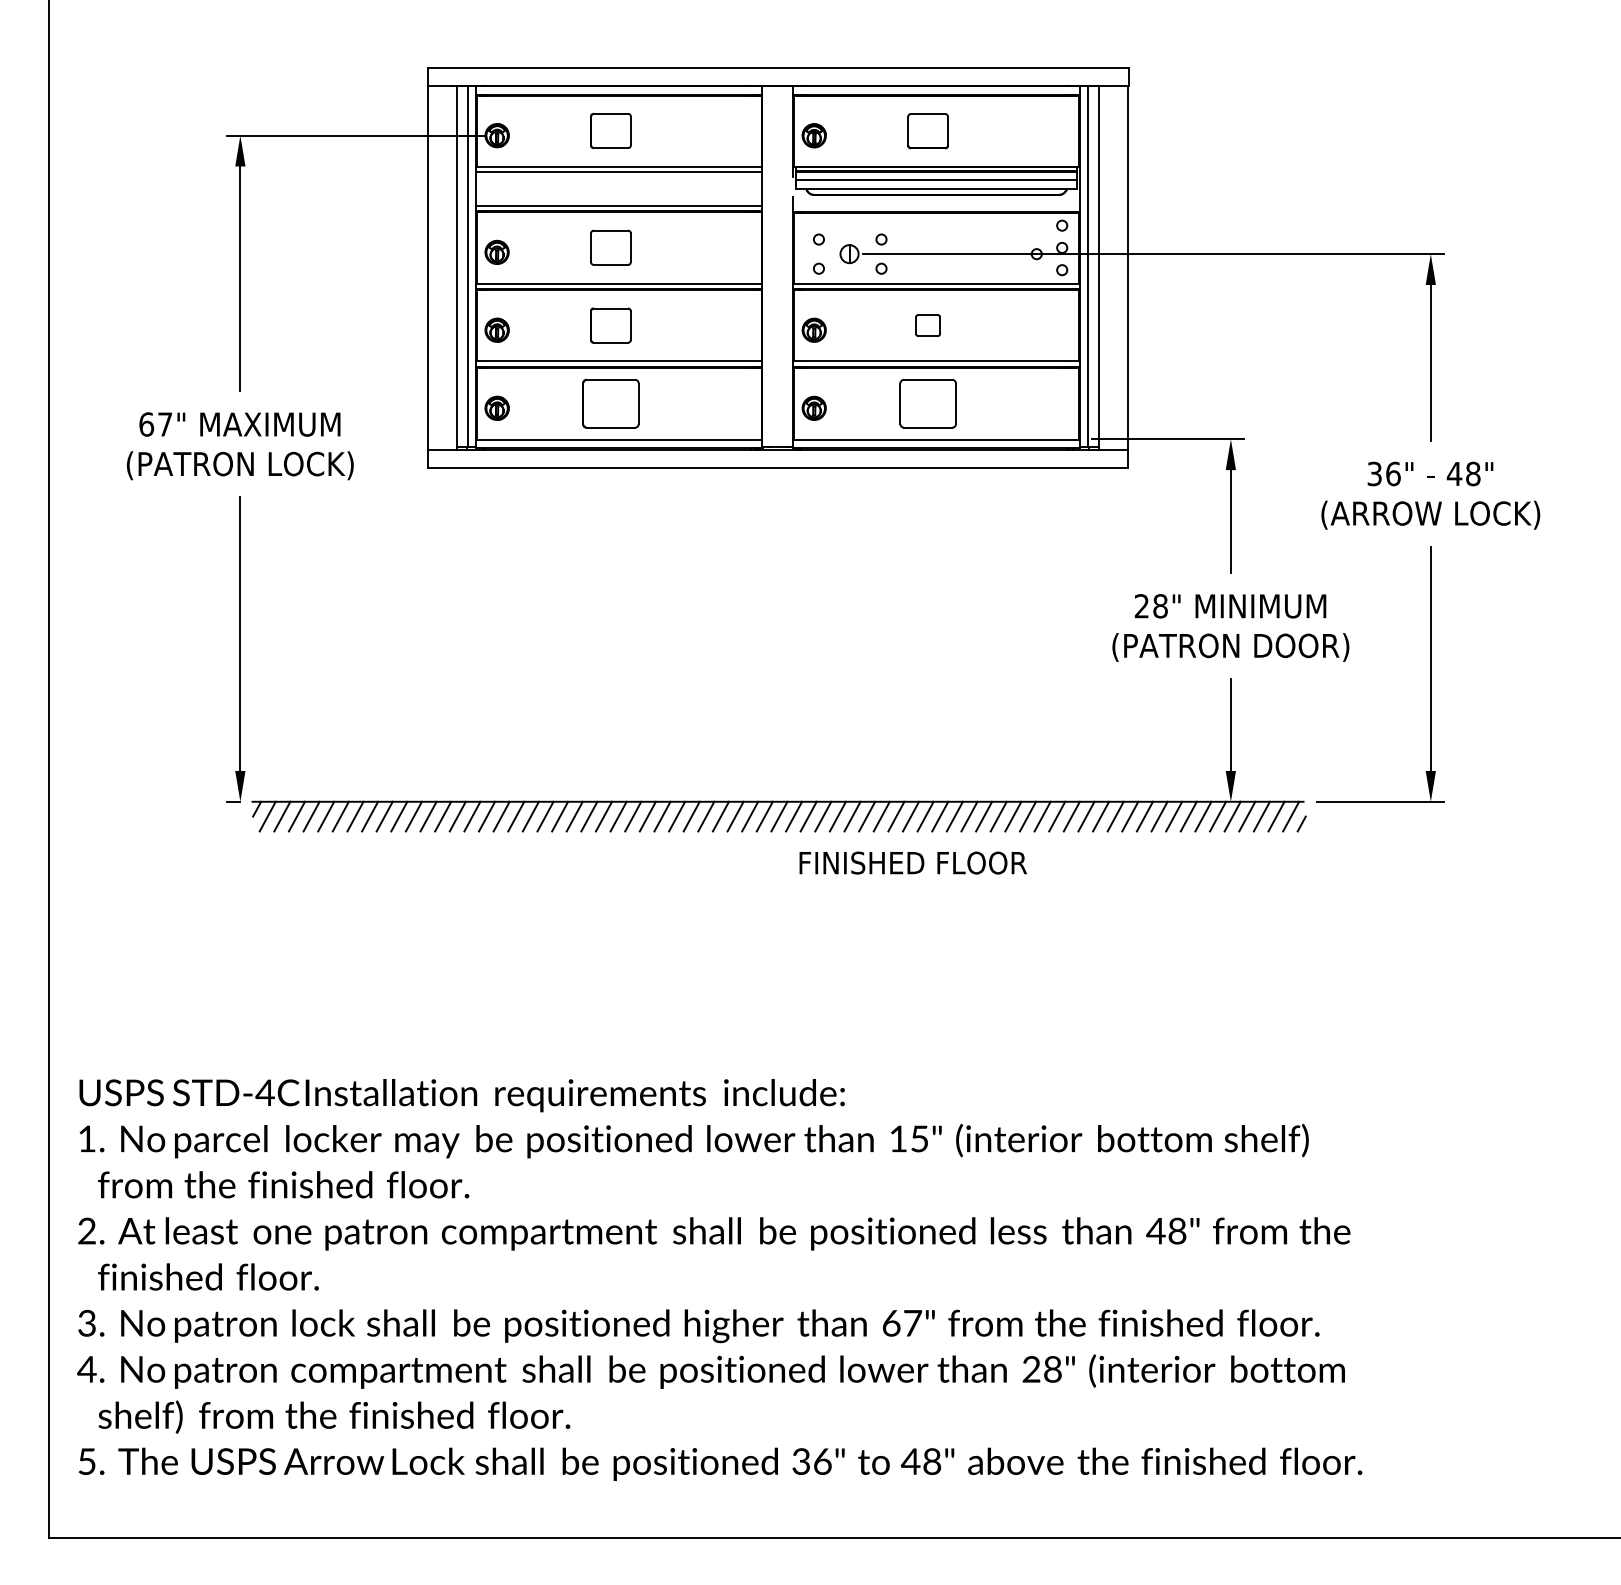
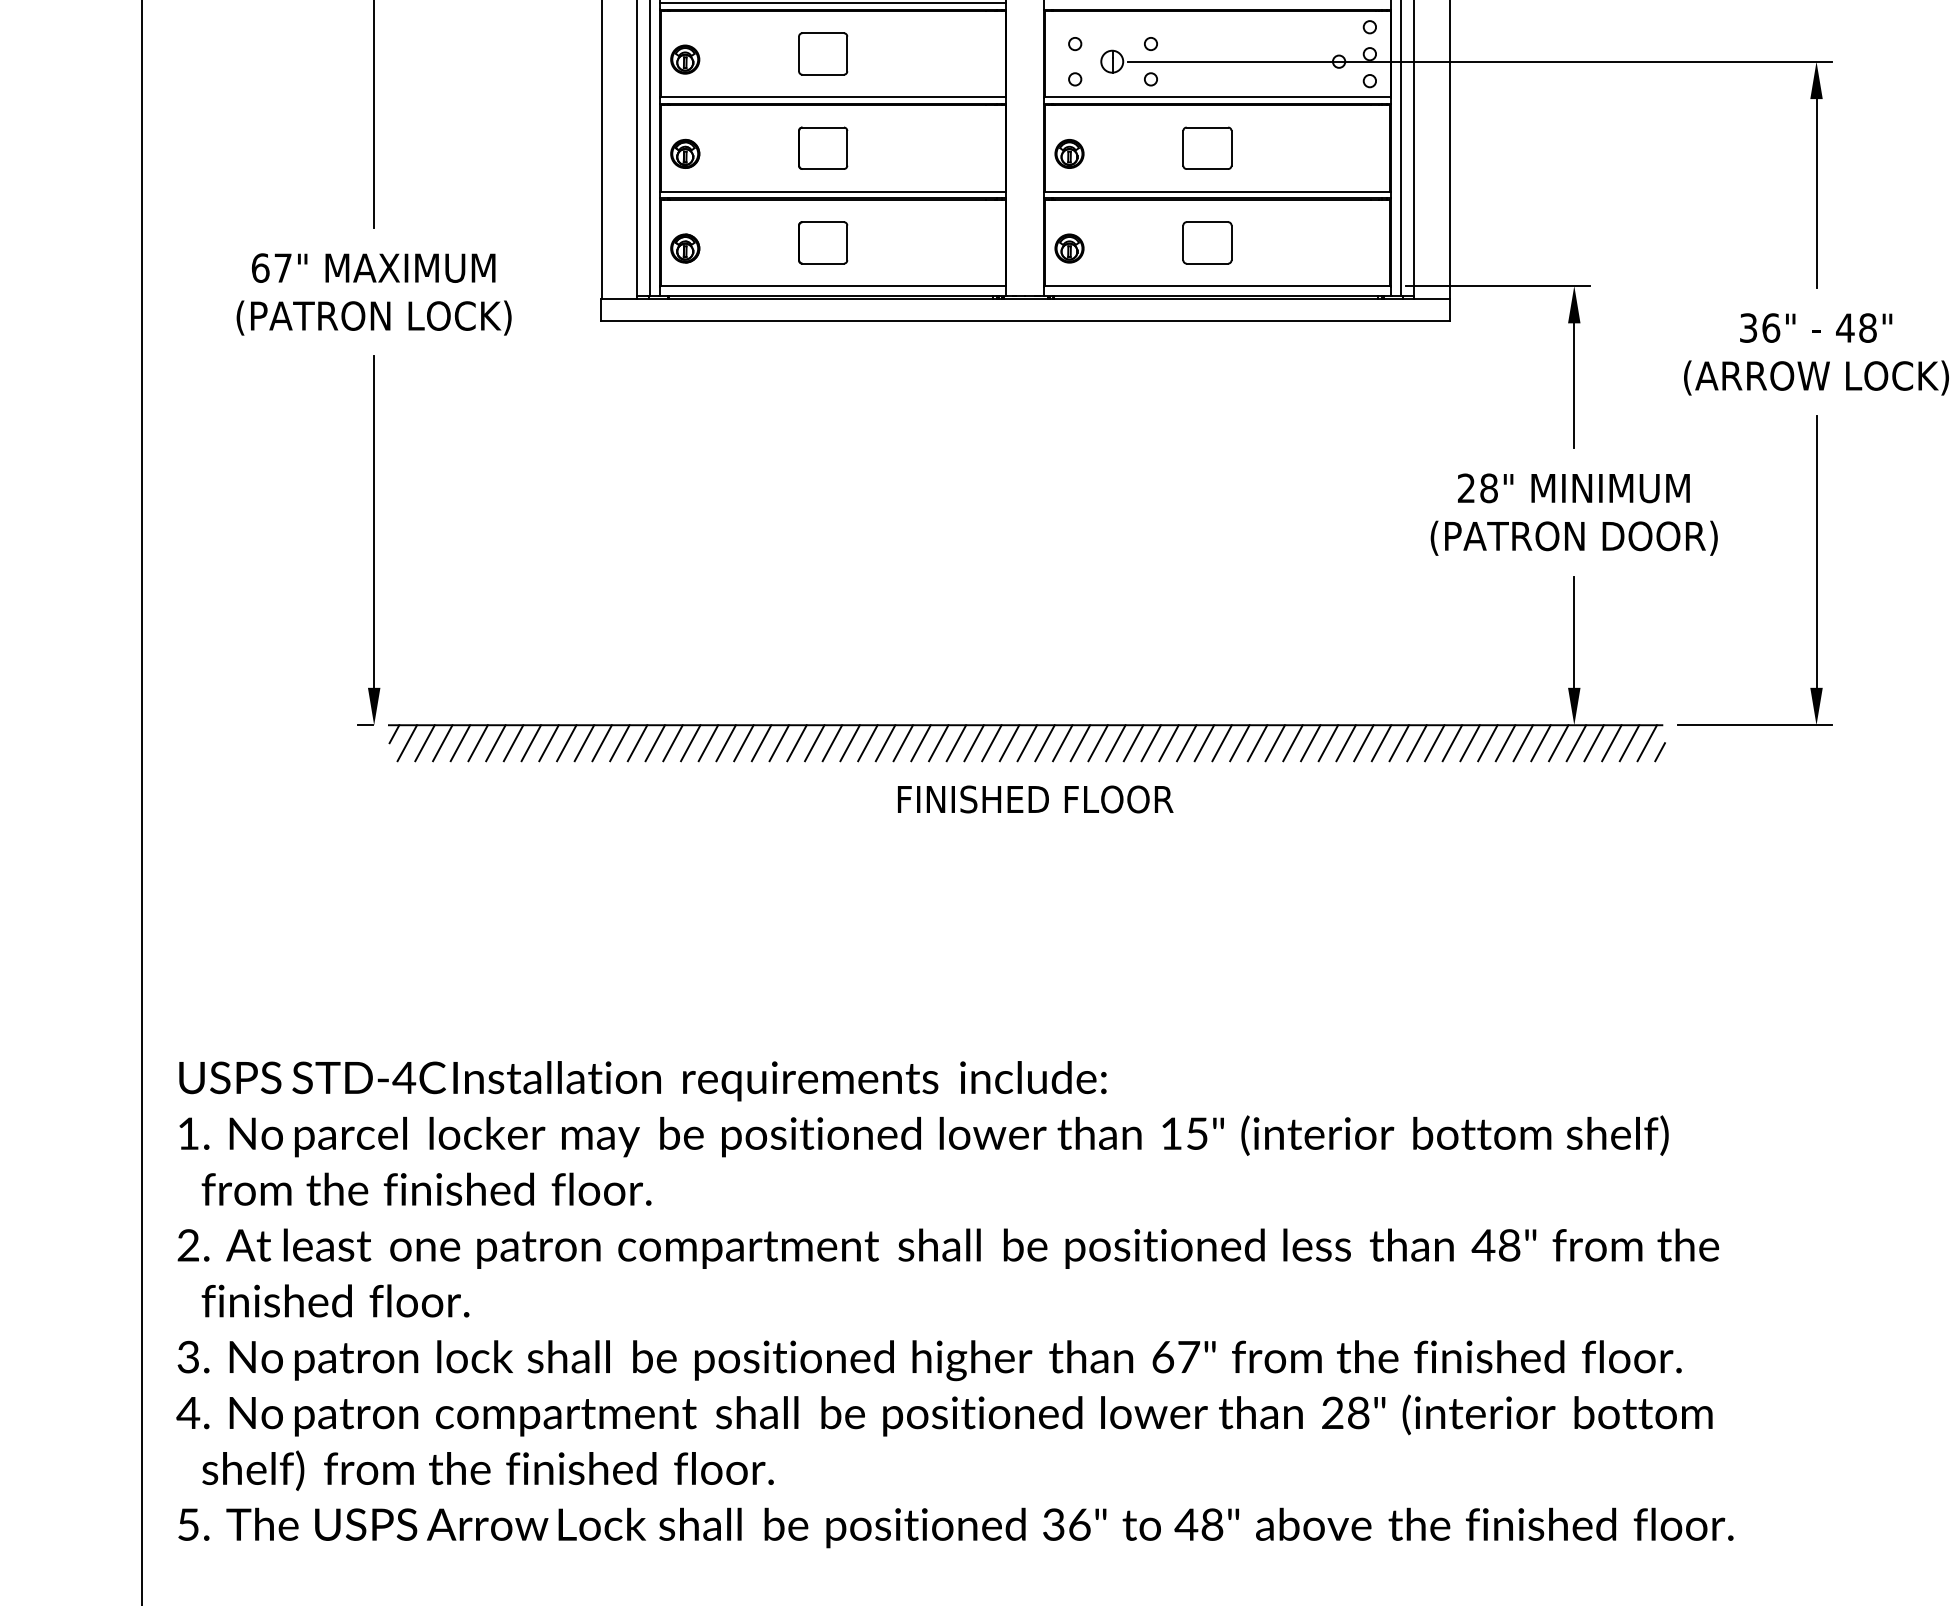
part: (927, 325) -> (1206, 148), size x1.67
part: (610, 403) -> (822, 242), size x0.71
part: (927, 403) -> (1206, 242), size x0.71
text: (912, 862) -> (1034, 798), moved

